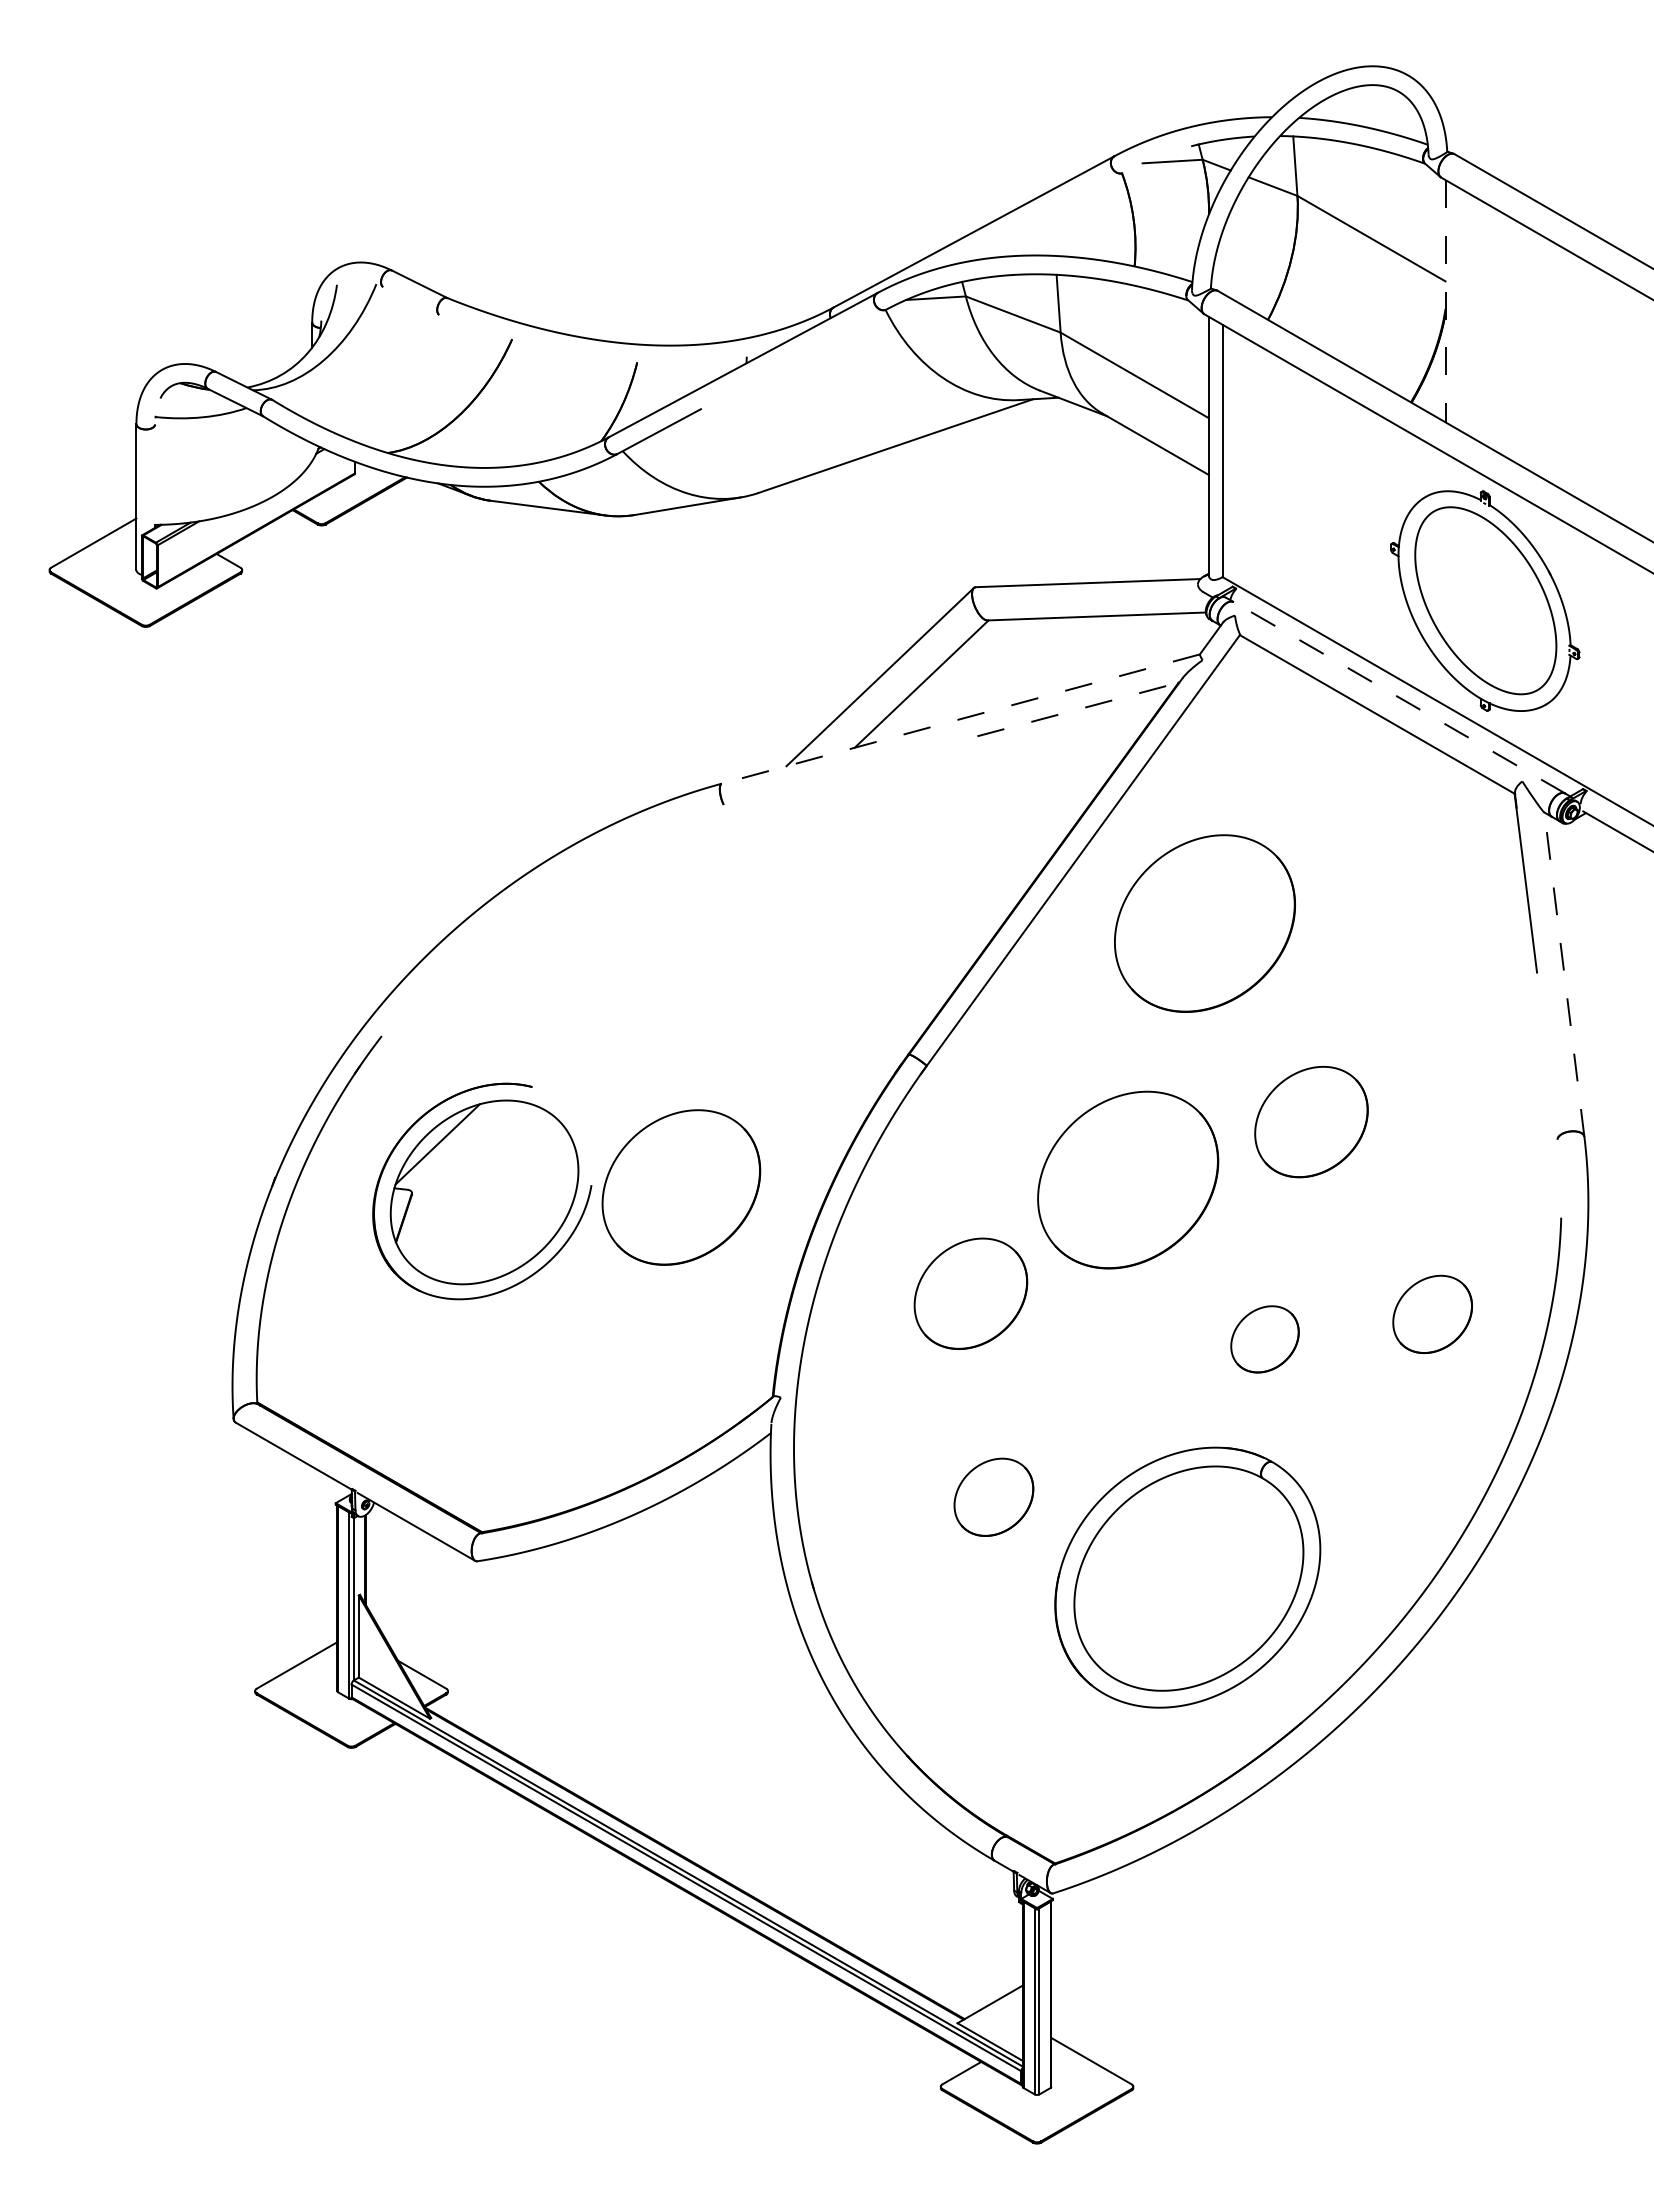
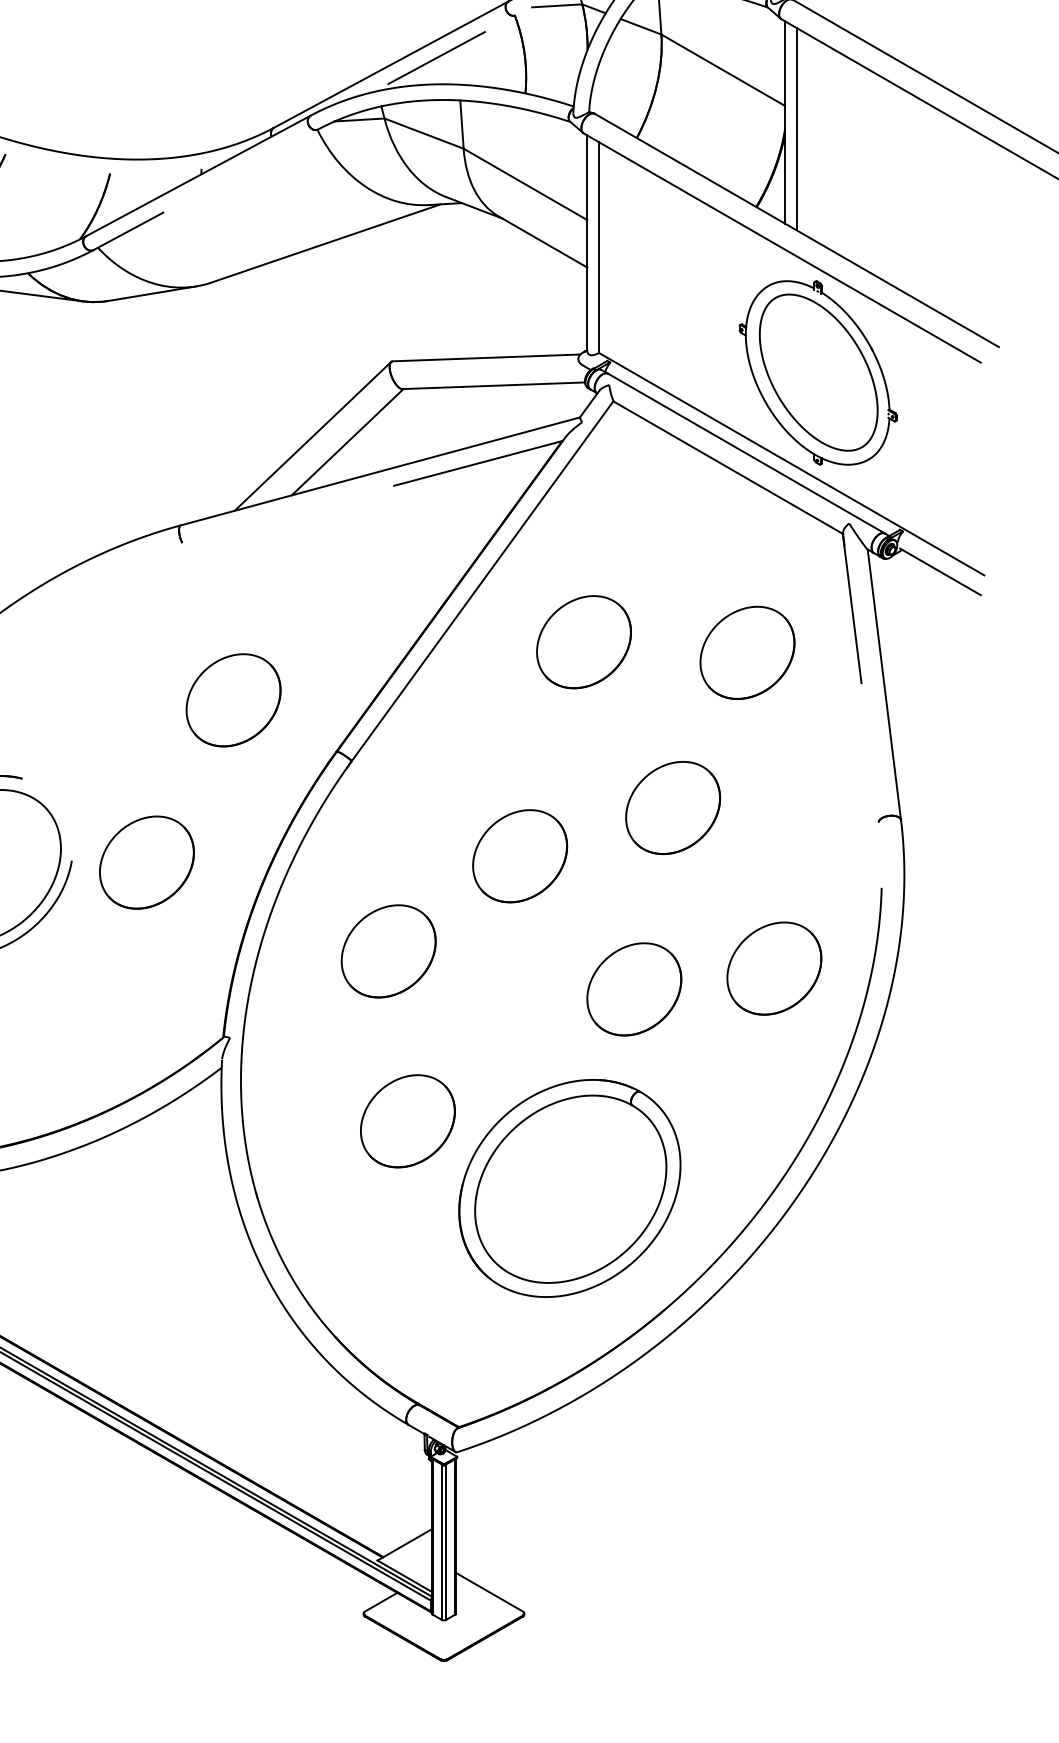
line: (1028, 223) -> (436, 57), added
line: (1445, 301) -> (785, 122), dashed -> solid
line: (1459, 309) -> (796, 129), added
line: (1399, 697) -> (746, 453), dashed -> solid
line: (1078, 709) -> (478, 463), dashed -> solid
line: (960, 719) -> (380, 471), dashed -> solid
part: (1204, 923) -> (583, 642), size x0.62
part: (1400, 936) -> (747, 653), added
line: (1564, 974) -> (884, 684), dashed -> solid
part: (785, 993) -> (233, 700), added
part: (1128, 1179) -> (520, 855), size x0.62
part: (681, 1187) -> (147, 862), size x0.71
part: (1432, 1314) -> (774, 968), size x1.43
part: (1264, 1339) -> (633, 989), size x1.67
part: (993, 1497) -> (407, 1121), size x1.43

